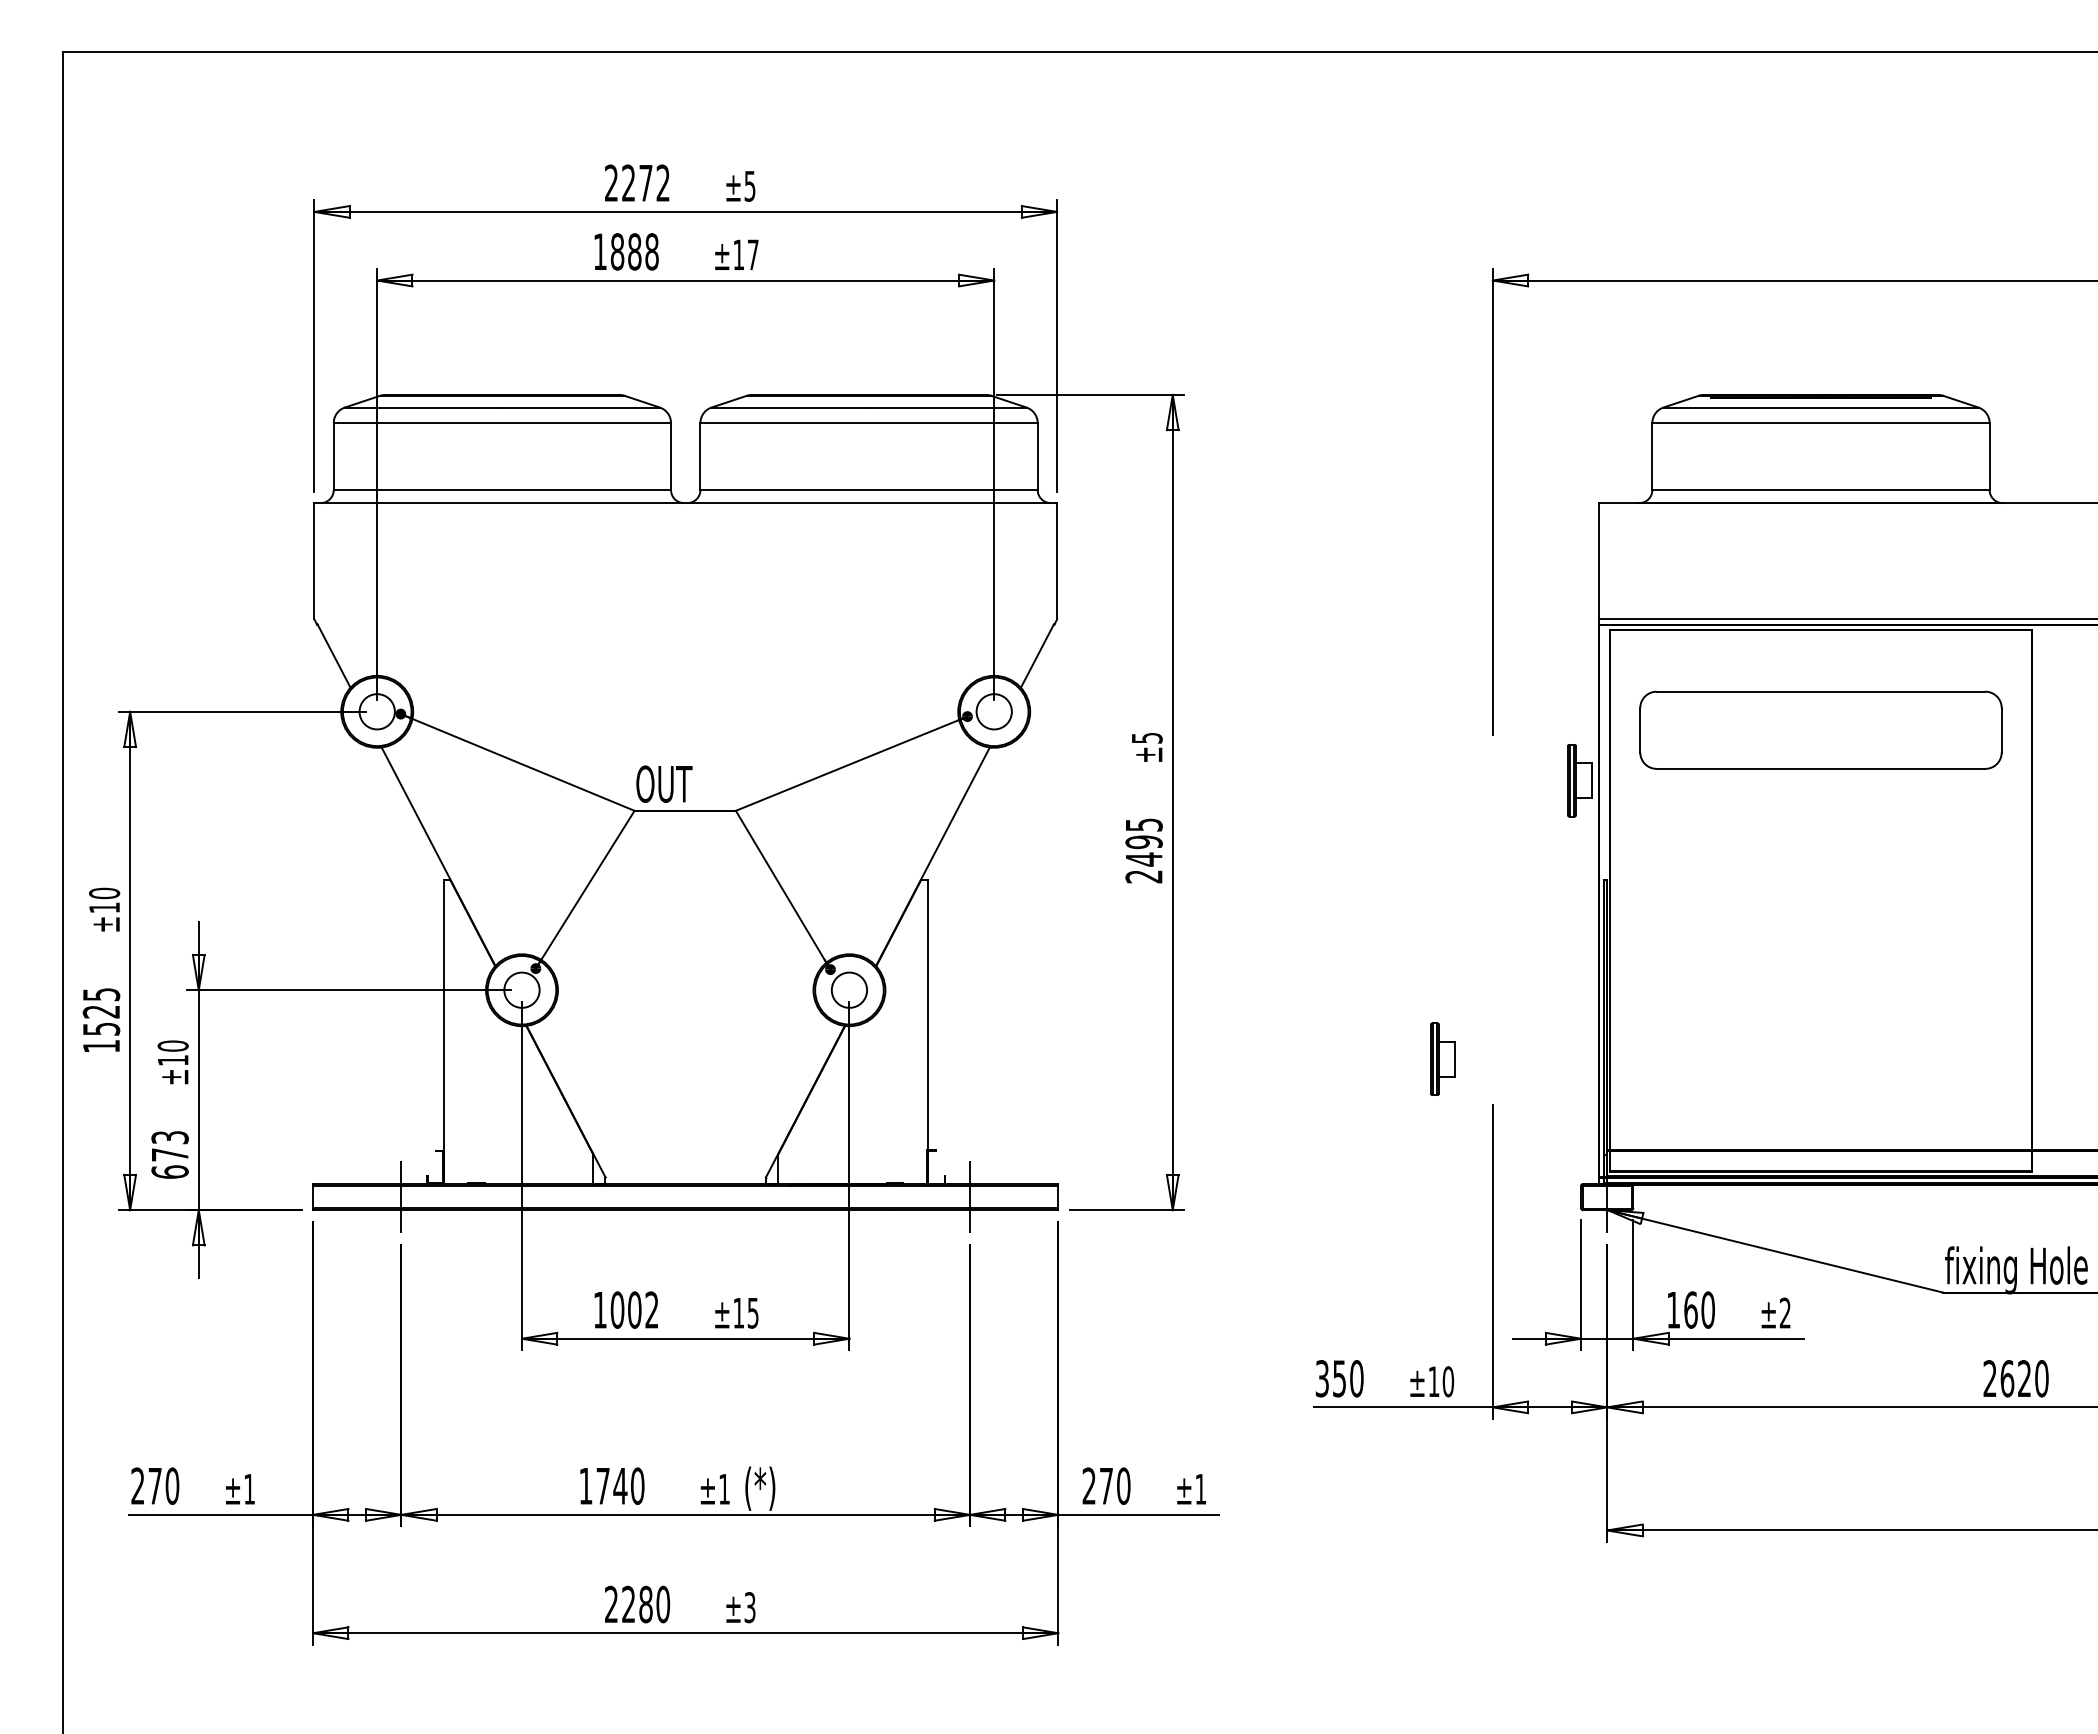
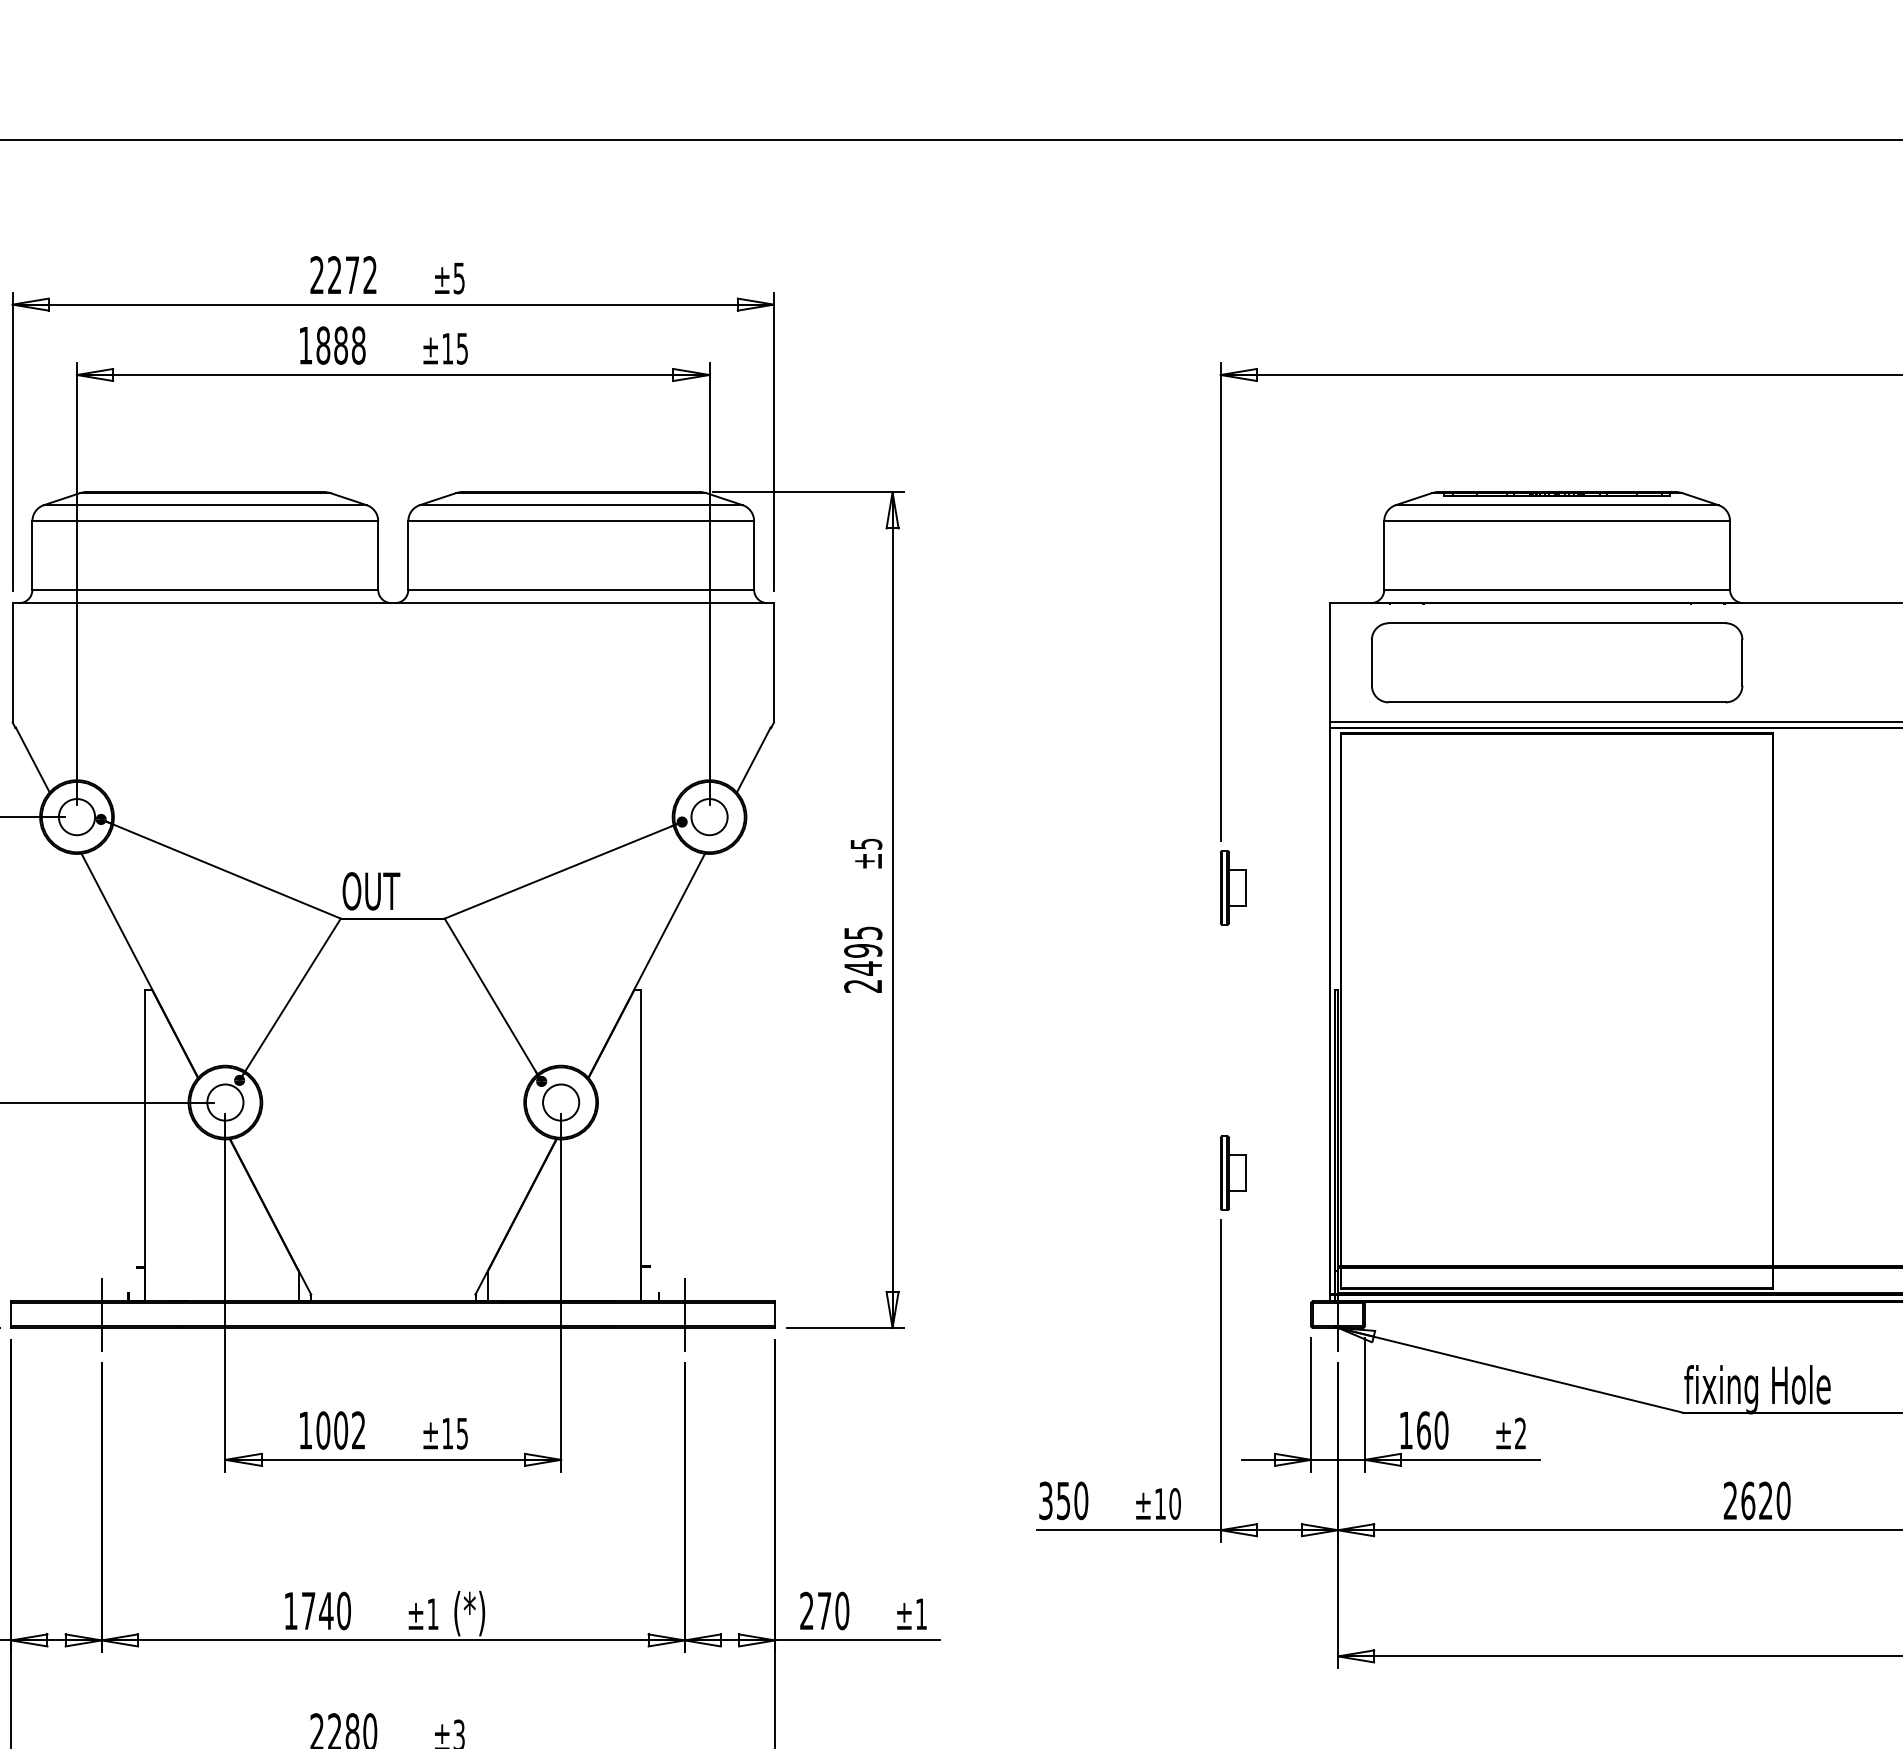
text: (752, 254) -> (461, 348), ±17 -> ±15
part: (1820, 729) -> (1556, 662), moved
part: (1579, 780) -> (1232, 887), moved
part: (1442, 1058) -> (1232, 1172), moved

